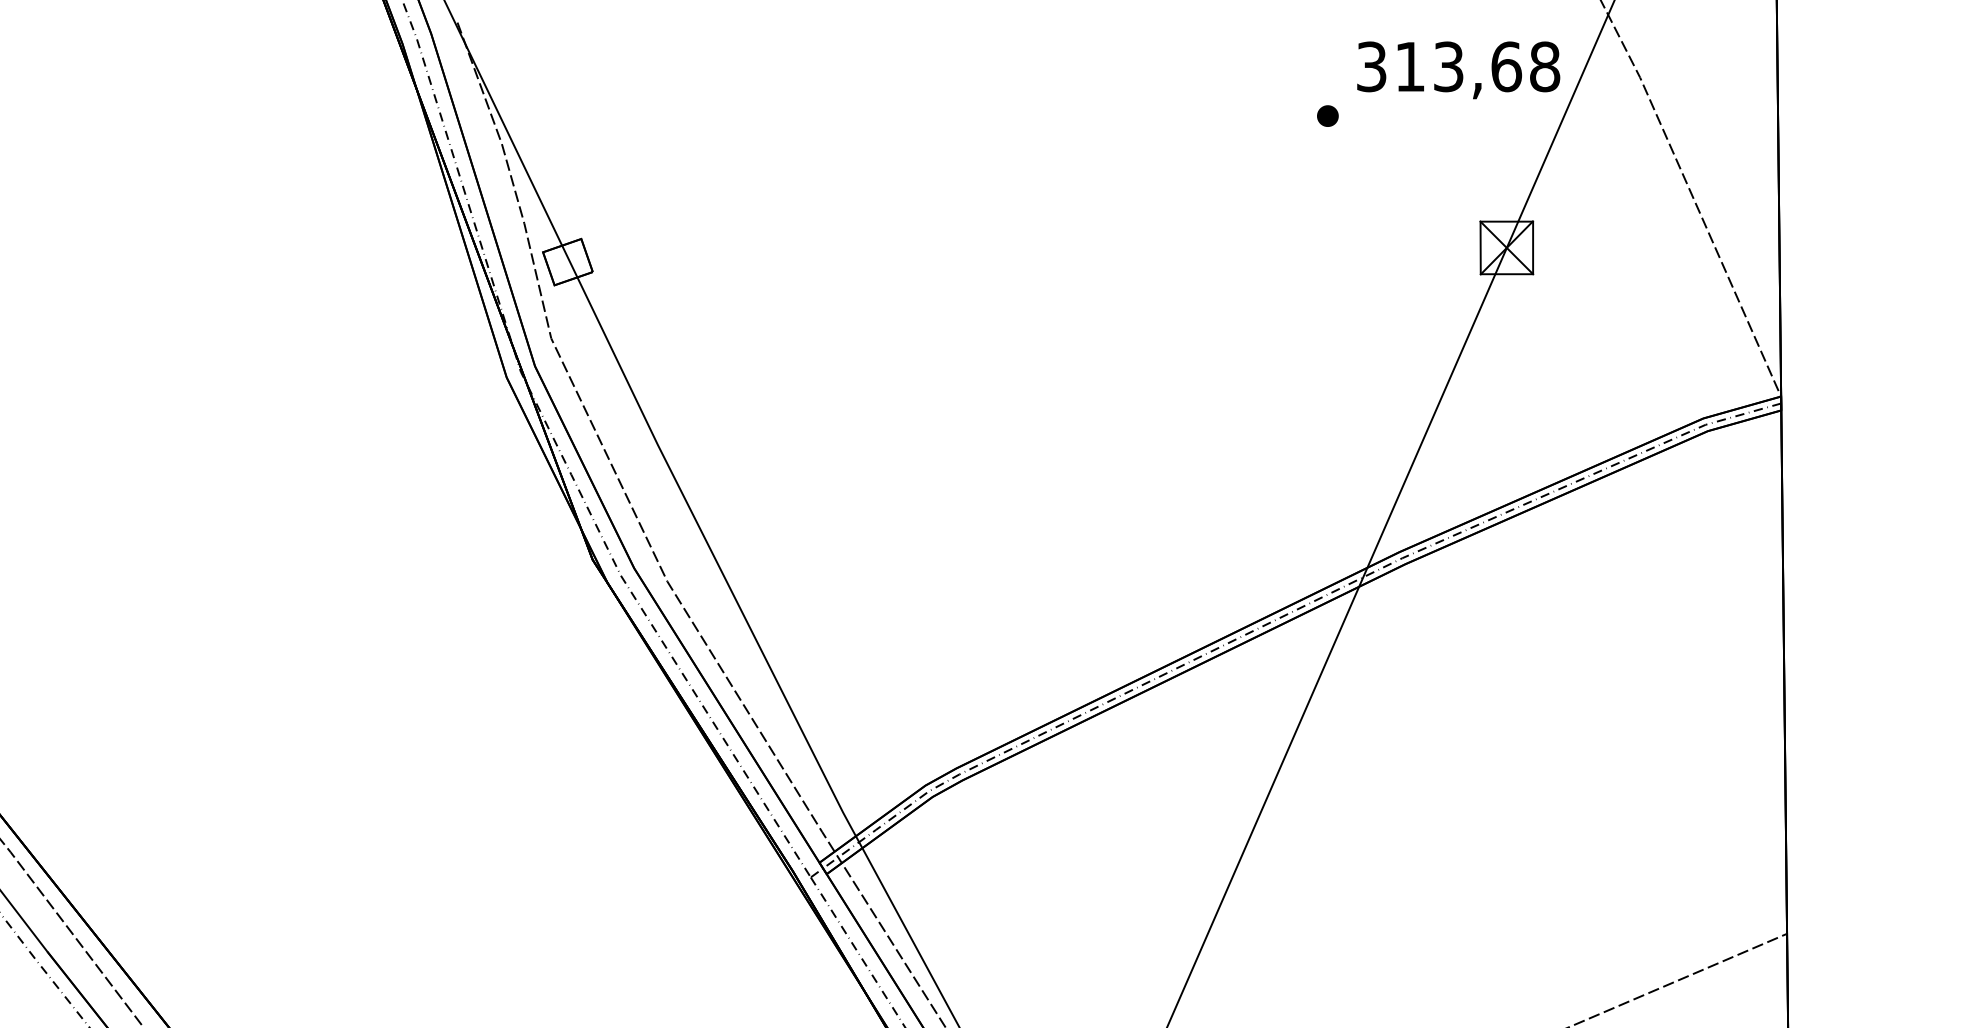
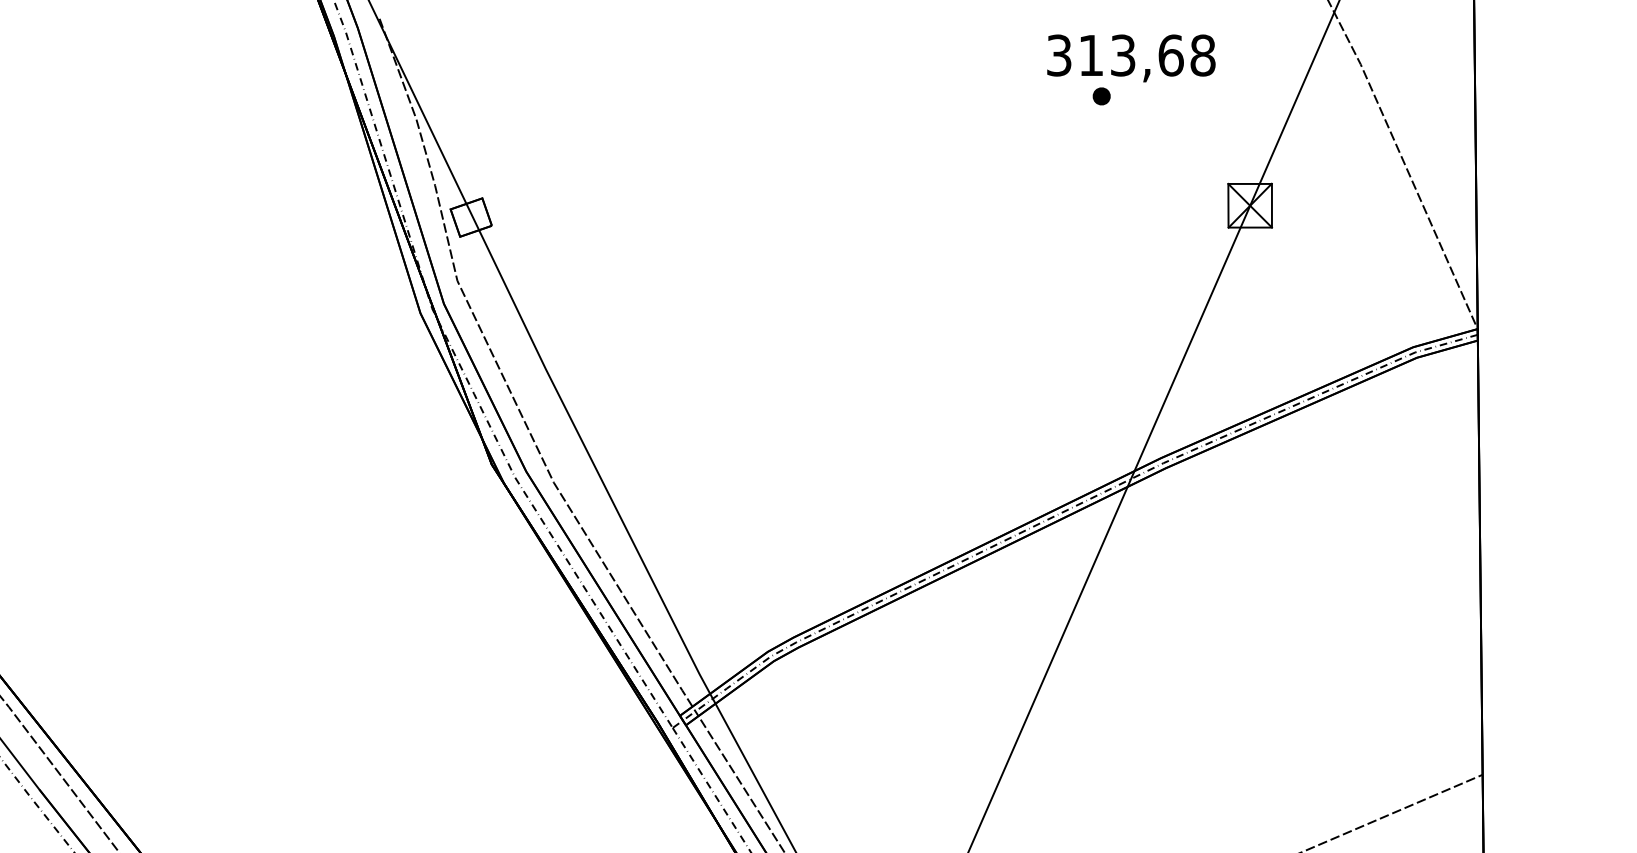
text: (1458, 70) -> (1131, 58), moved

